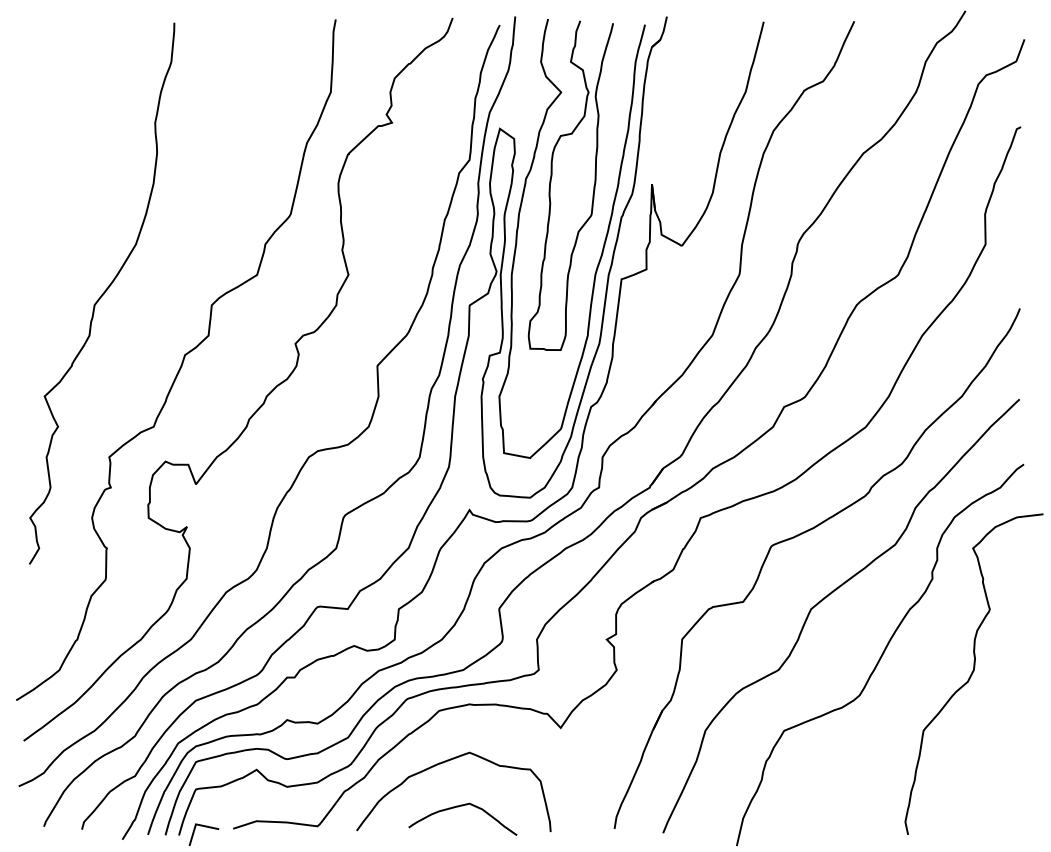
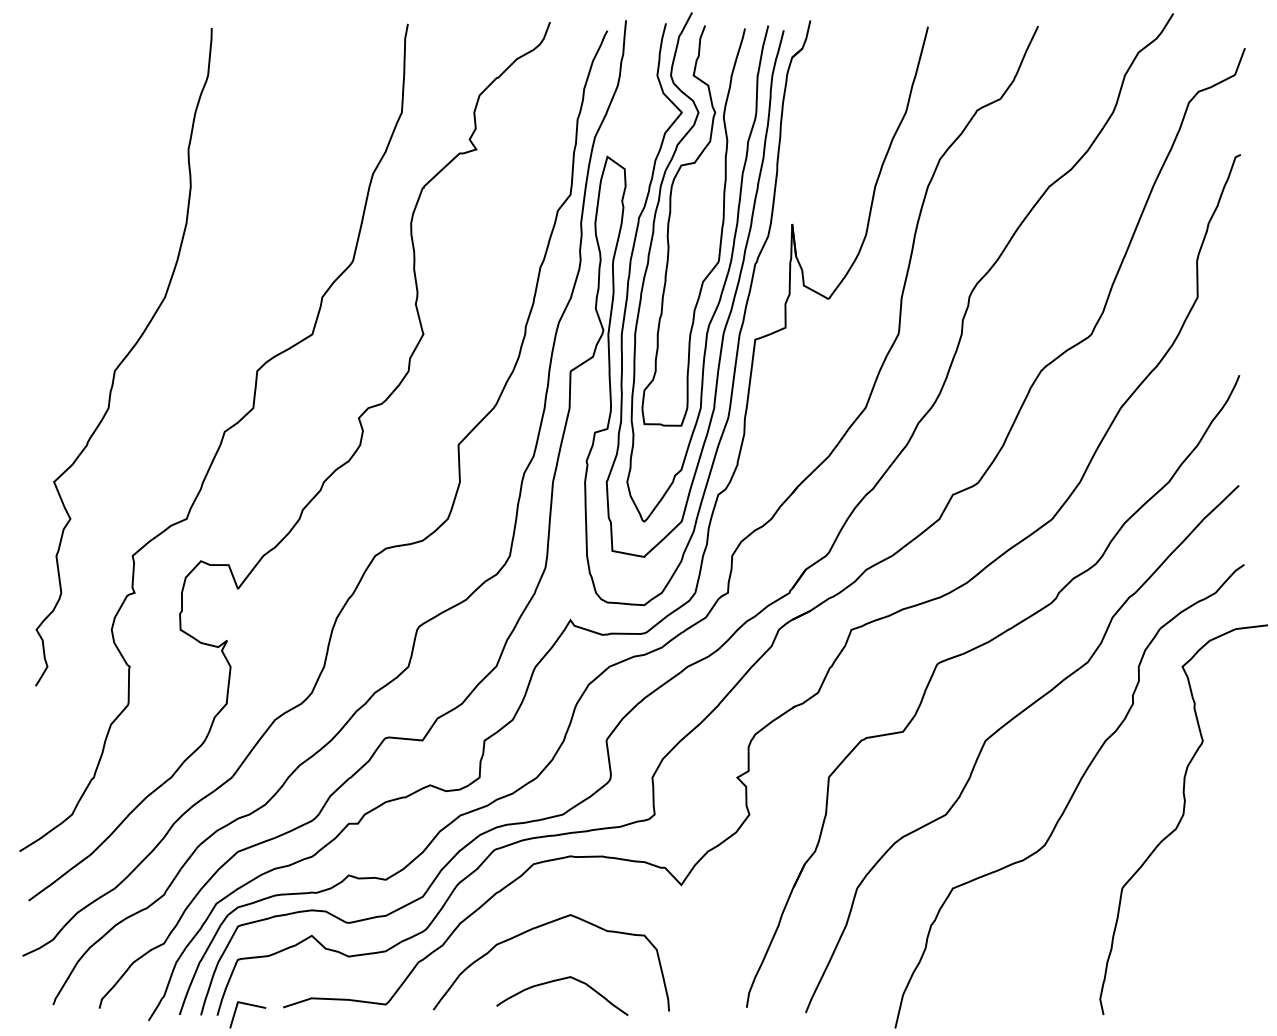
curve: (597, 228) -> (725, 277), added

